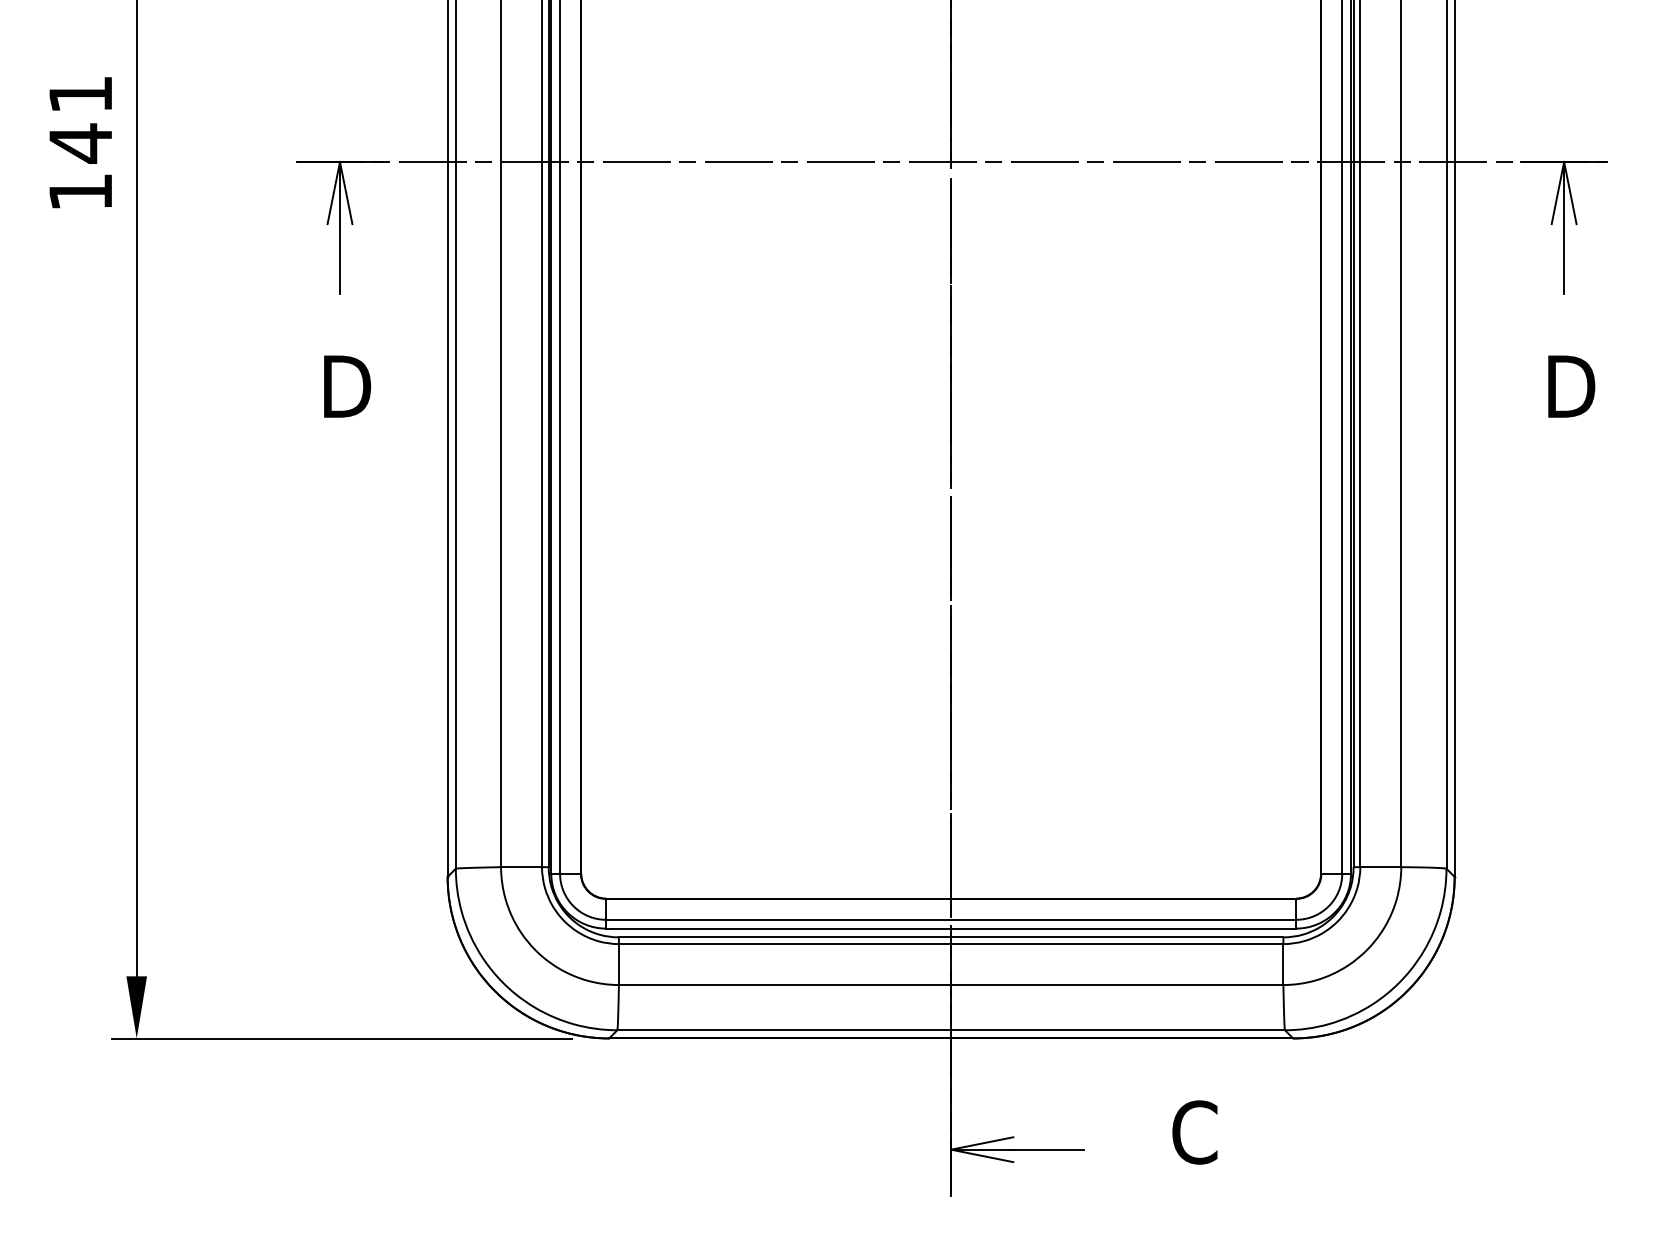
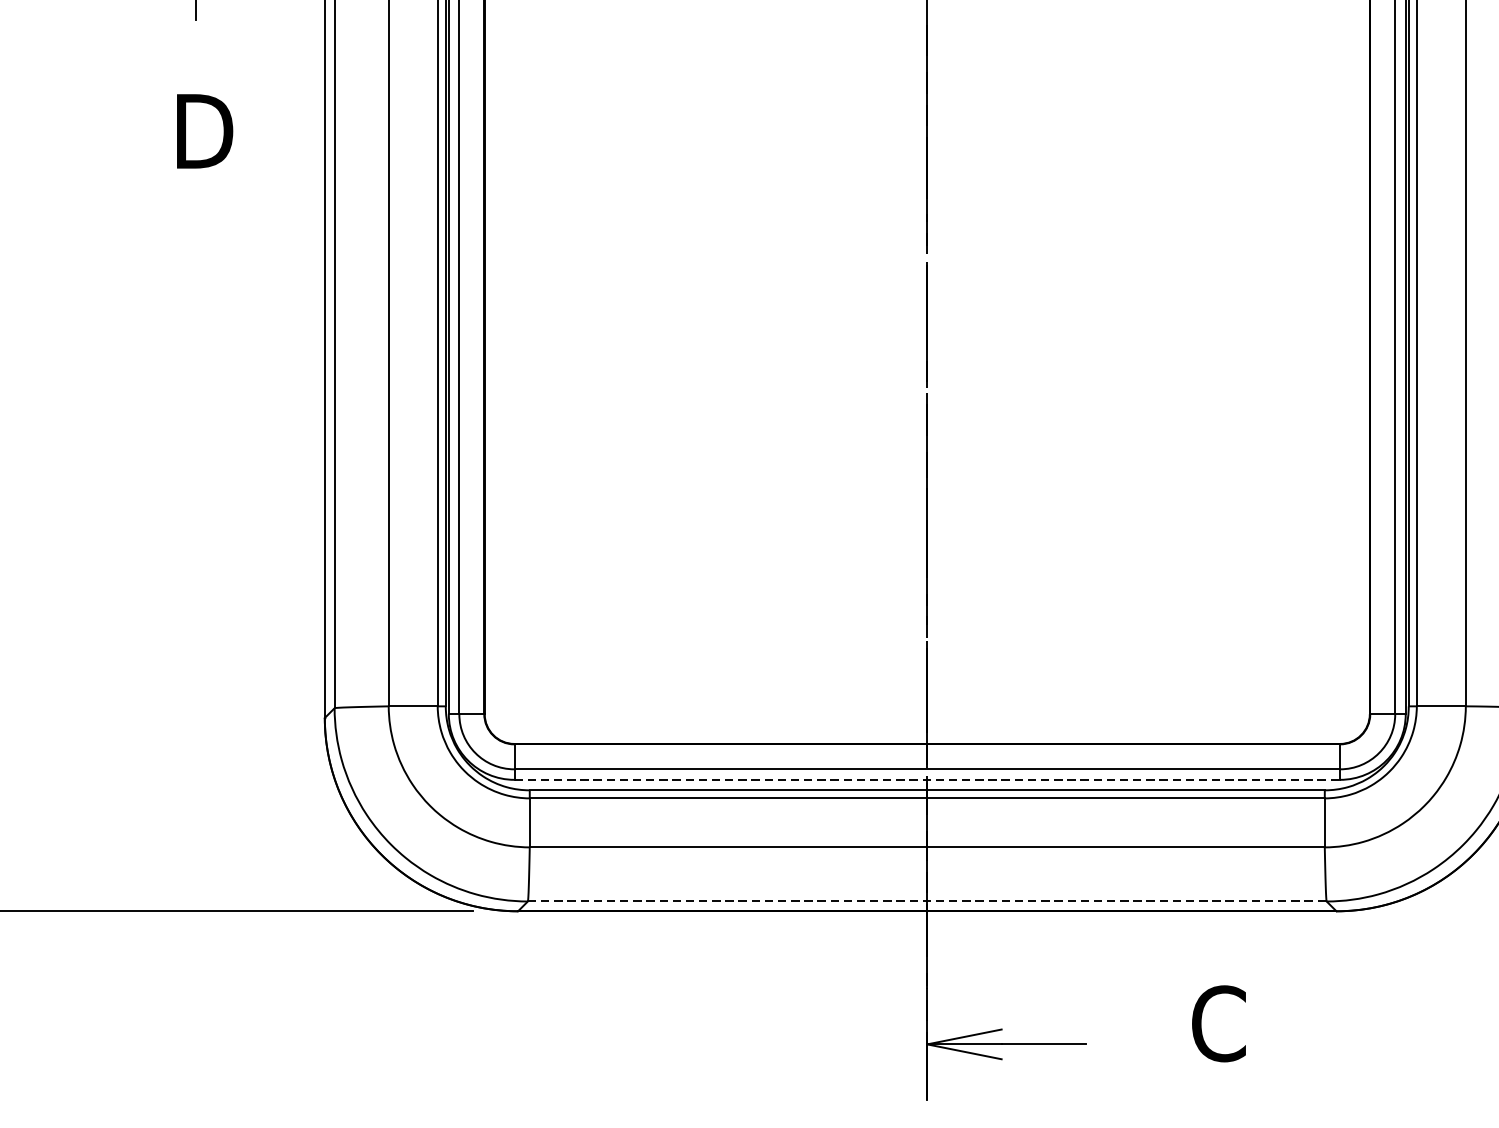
line: (951, 928) -> (927, 779), solid -> dashed
line: (951, 1030) -> (927, 901), solid -> dashed

